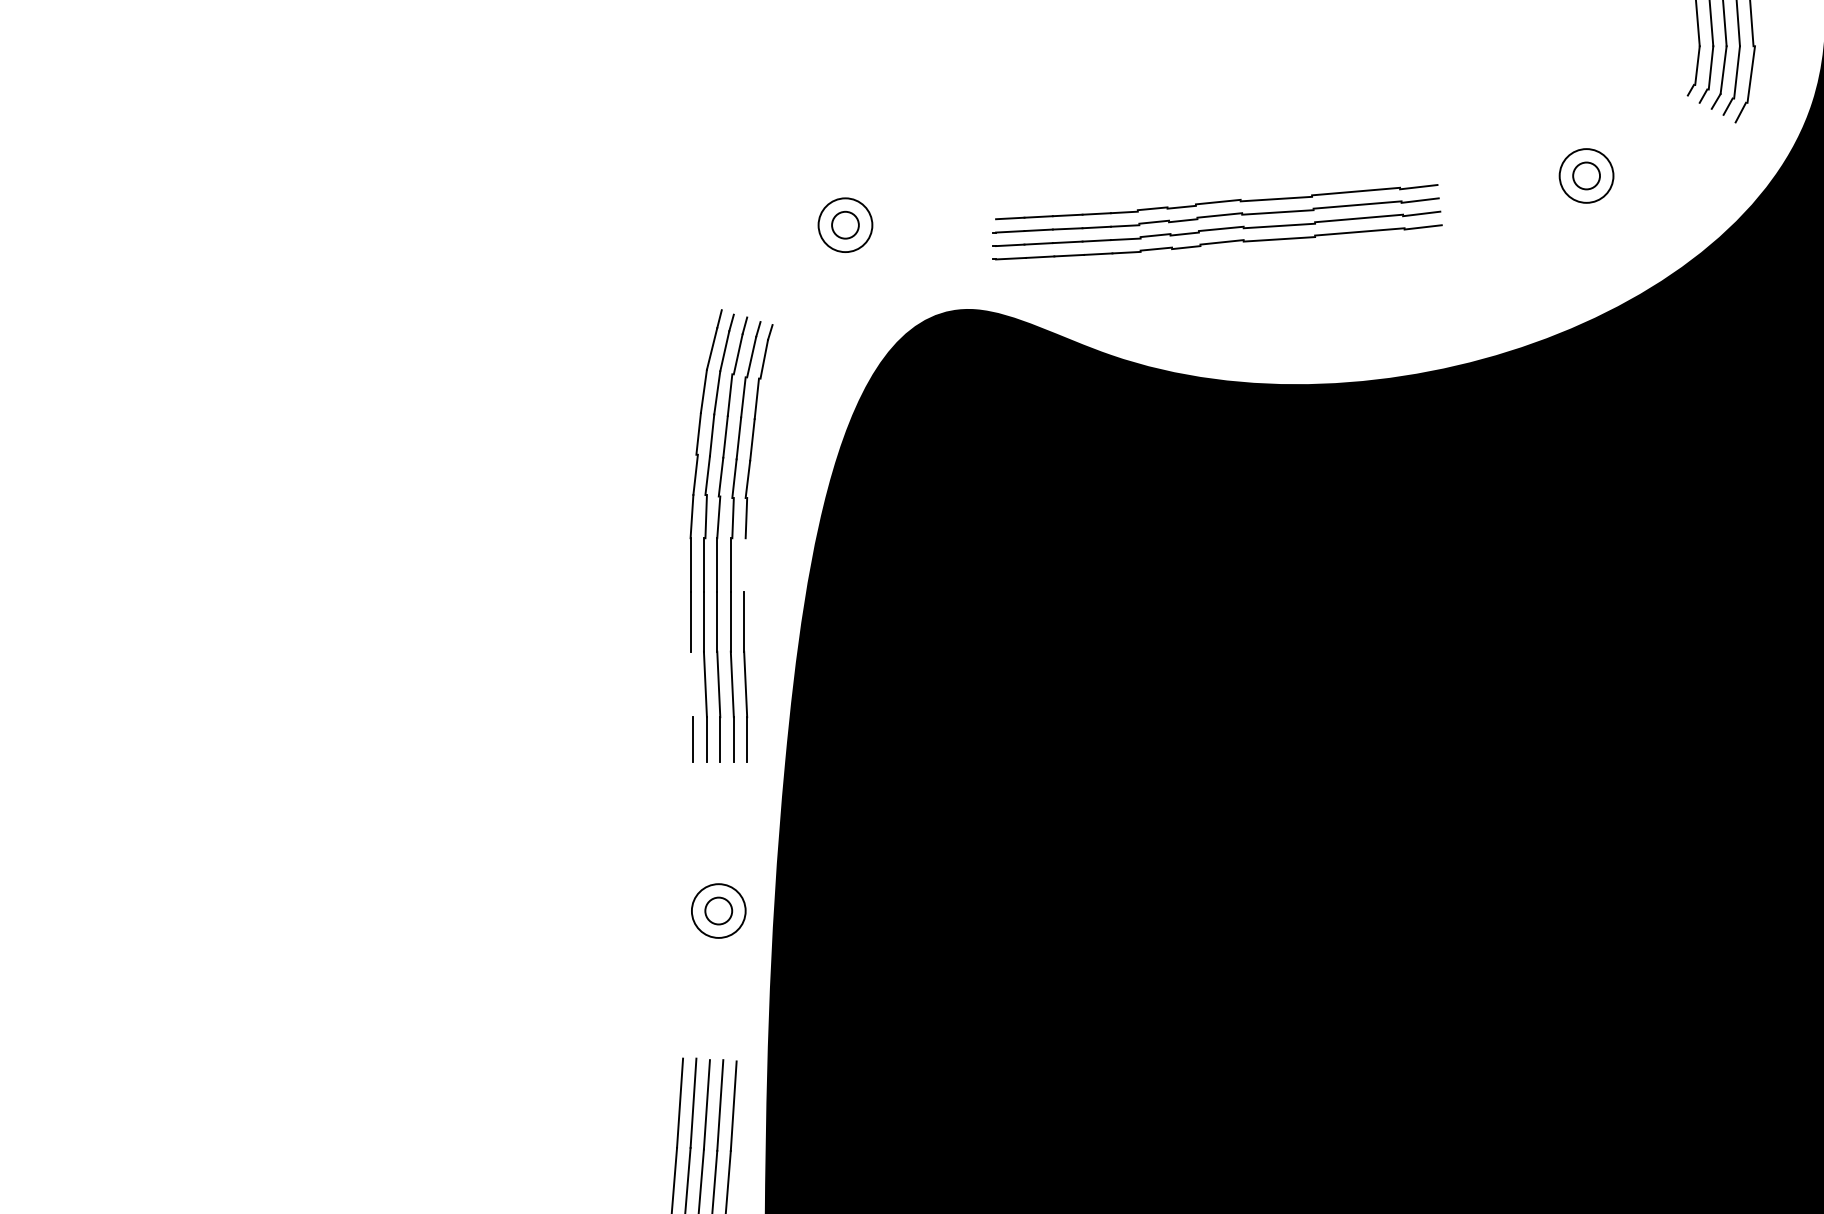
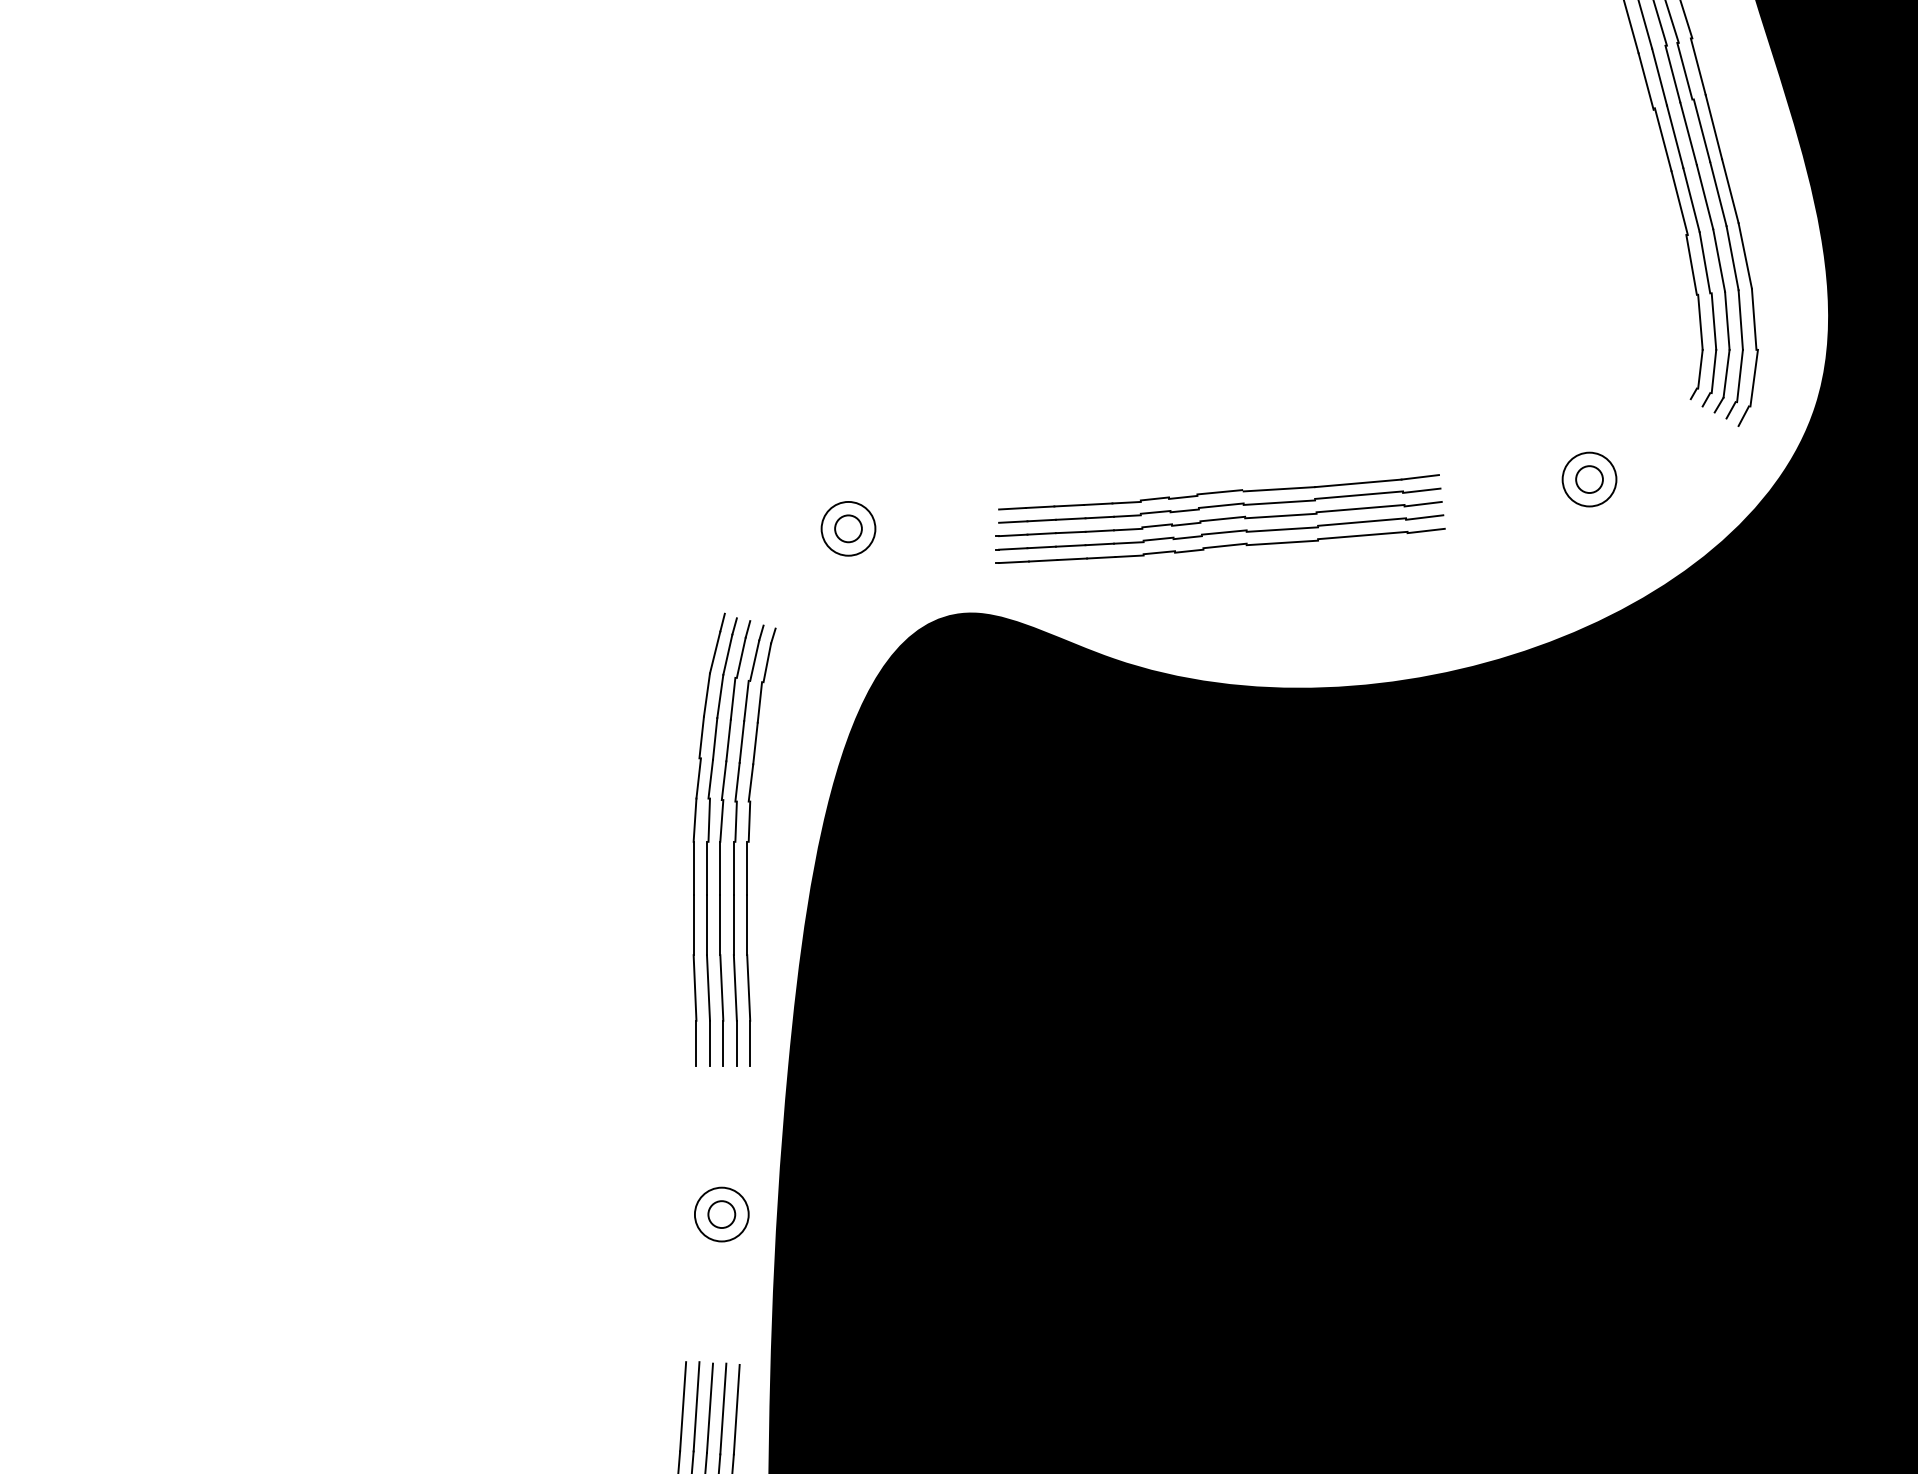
part: (1215, 188) -> (1218, 492), added
line: (744, 564) -> (747, 868), added
line: (691, 683) -> (694, 987), added

